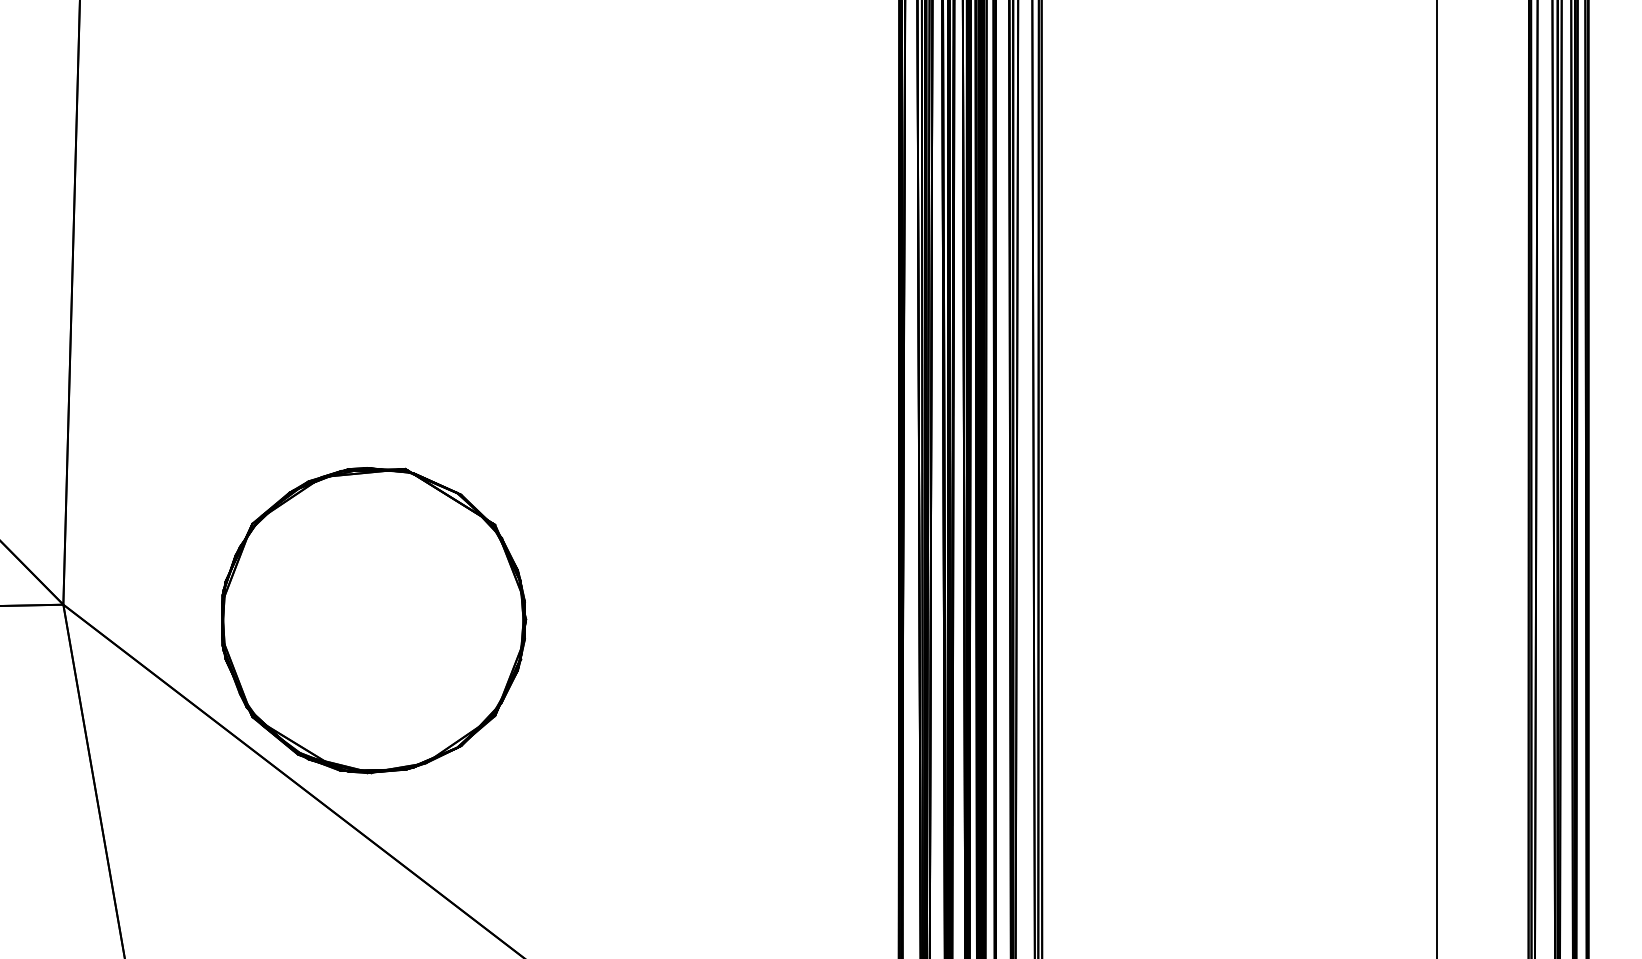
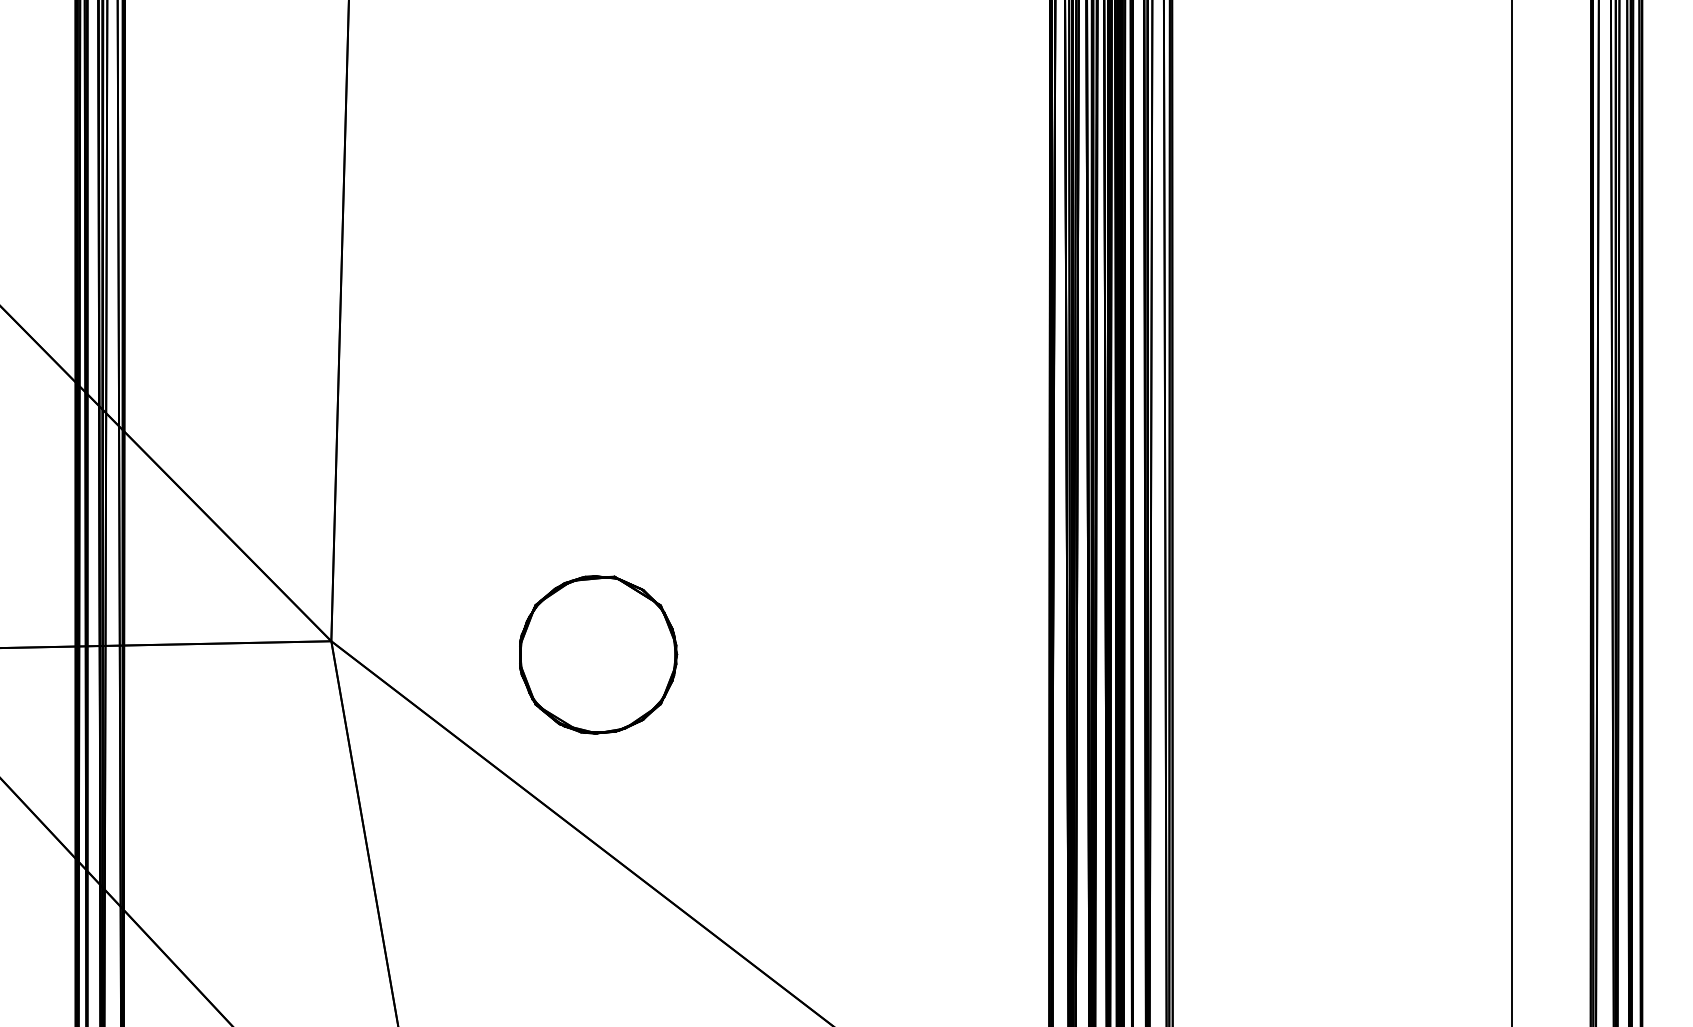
part: (374, 620) -> (598, 654), size x0.6

